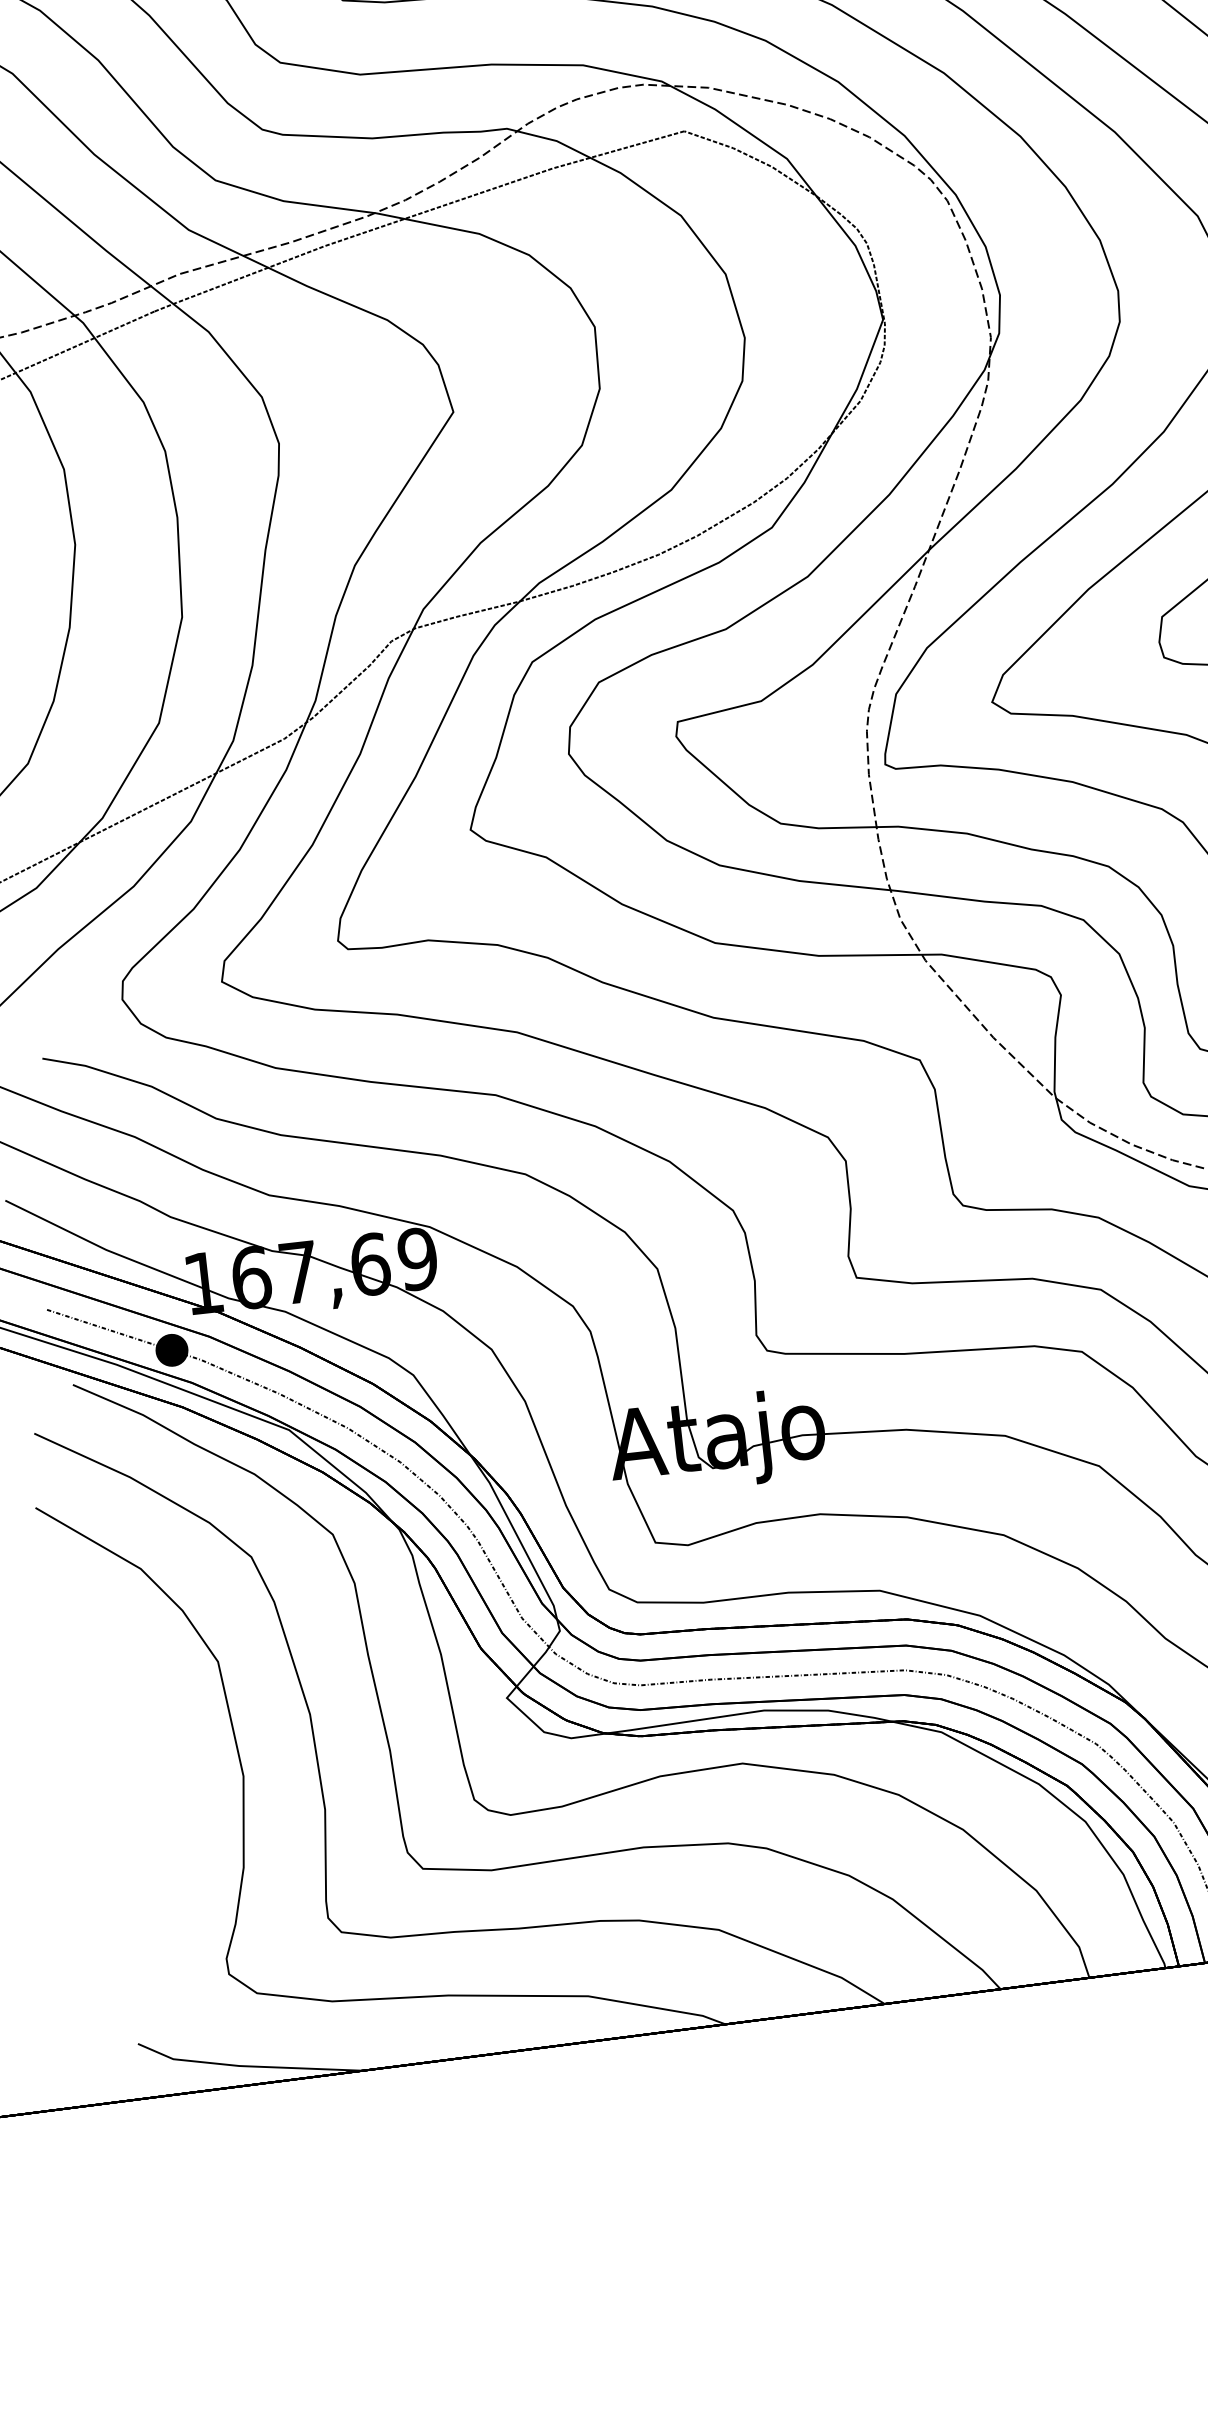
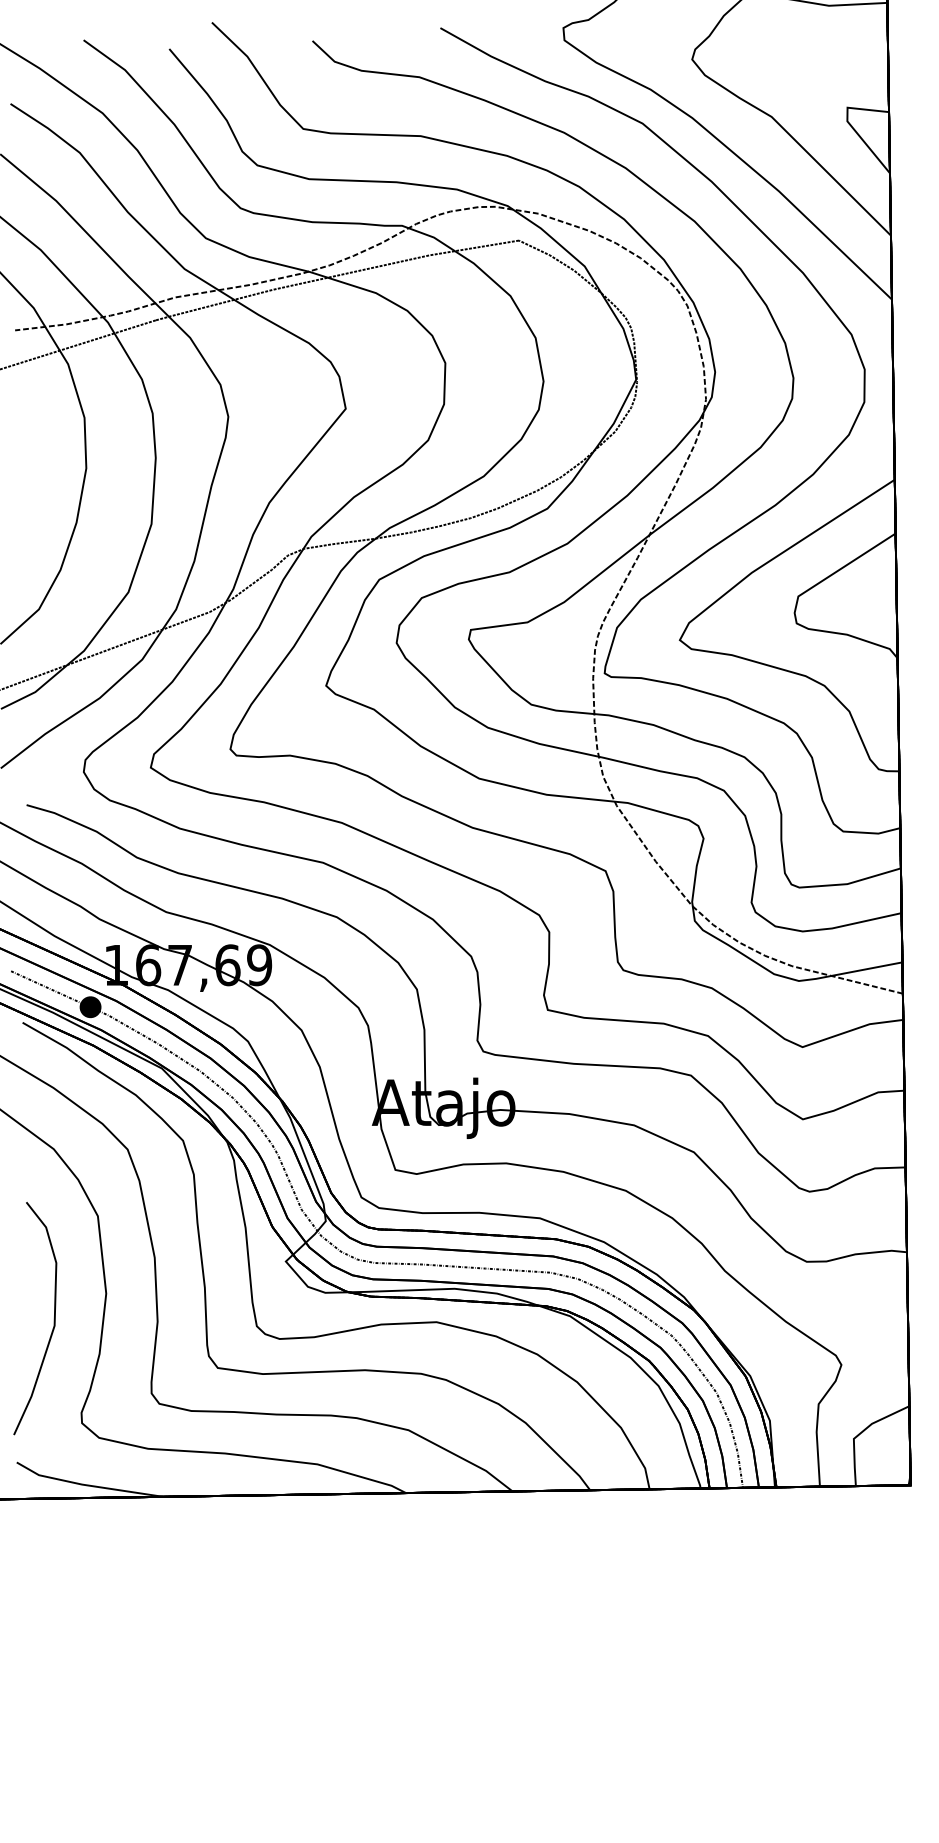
curve: (168, 1822) -> (53, 1318), added

